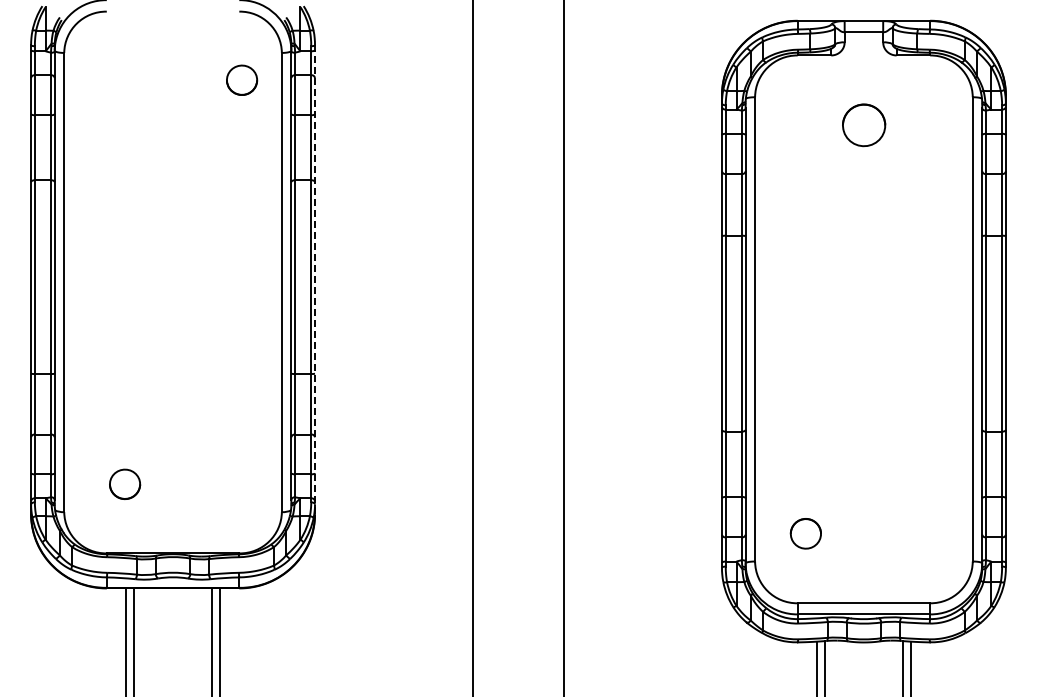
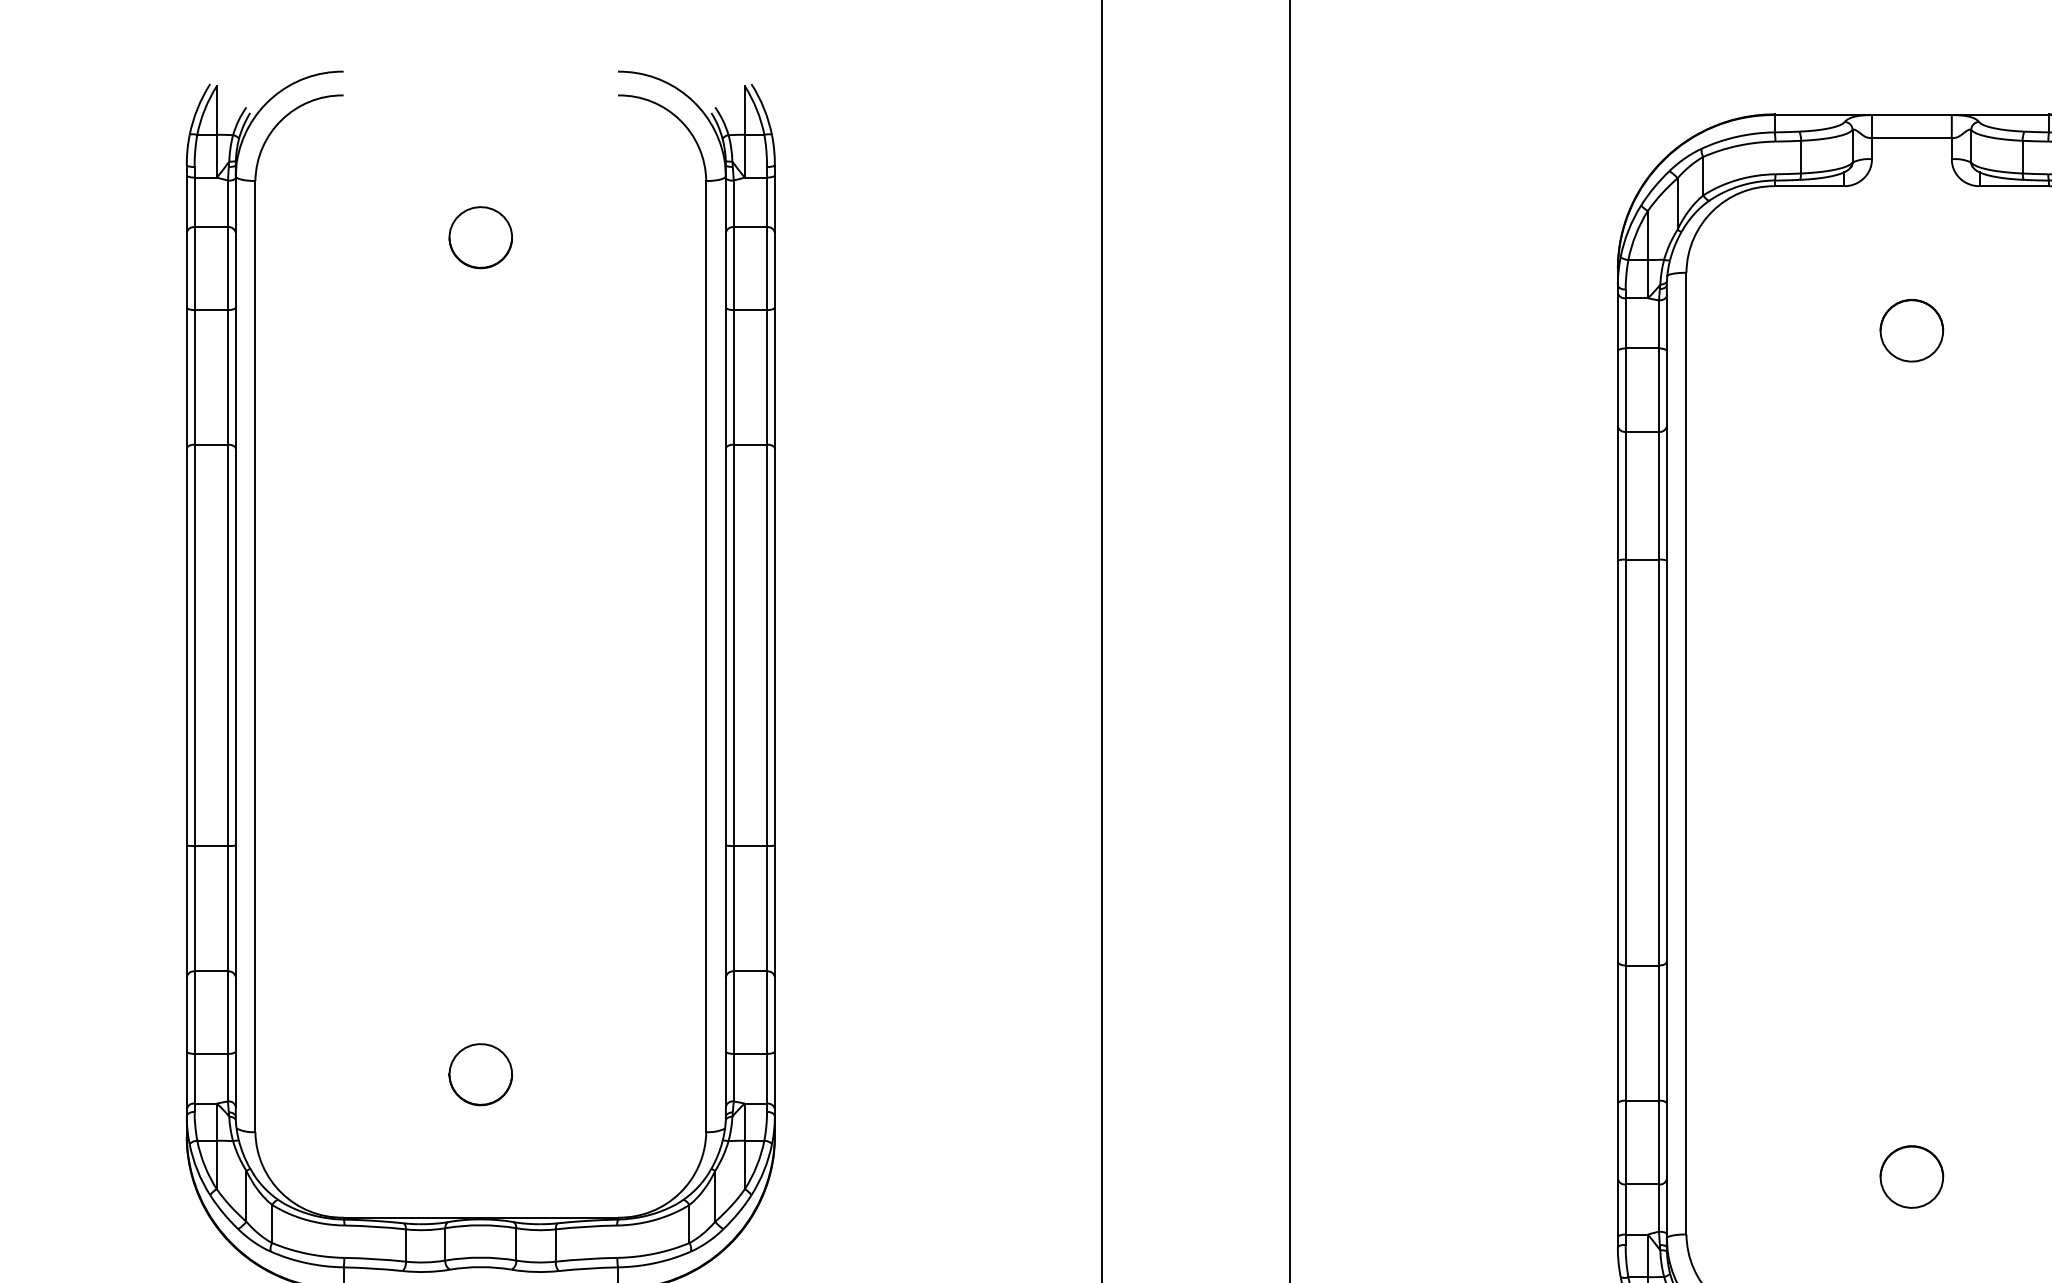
part: (242, 79) -> (481, 236), moved
part: (863, 124) -> (1911, 329), size x0.71
line: (315, 280) -> (775, 652), dashed -> solid
part: (125, 483) -> (481, 1072), moved
part: (805, 533) -> (1911, 1176), moved

